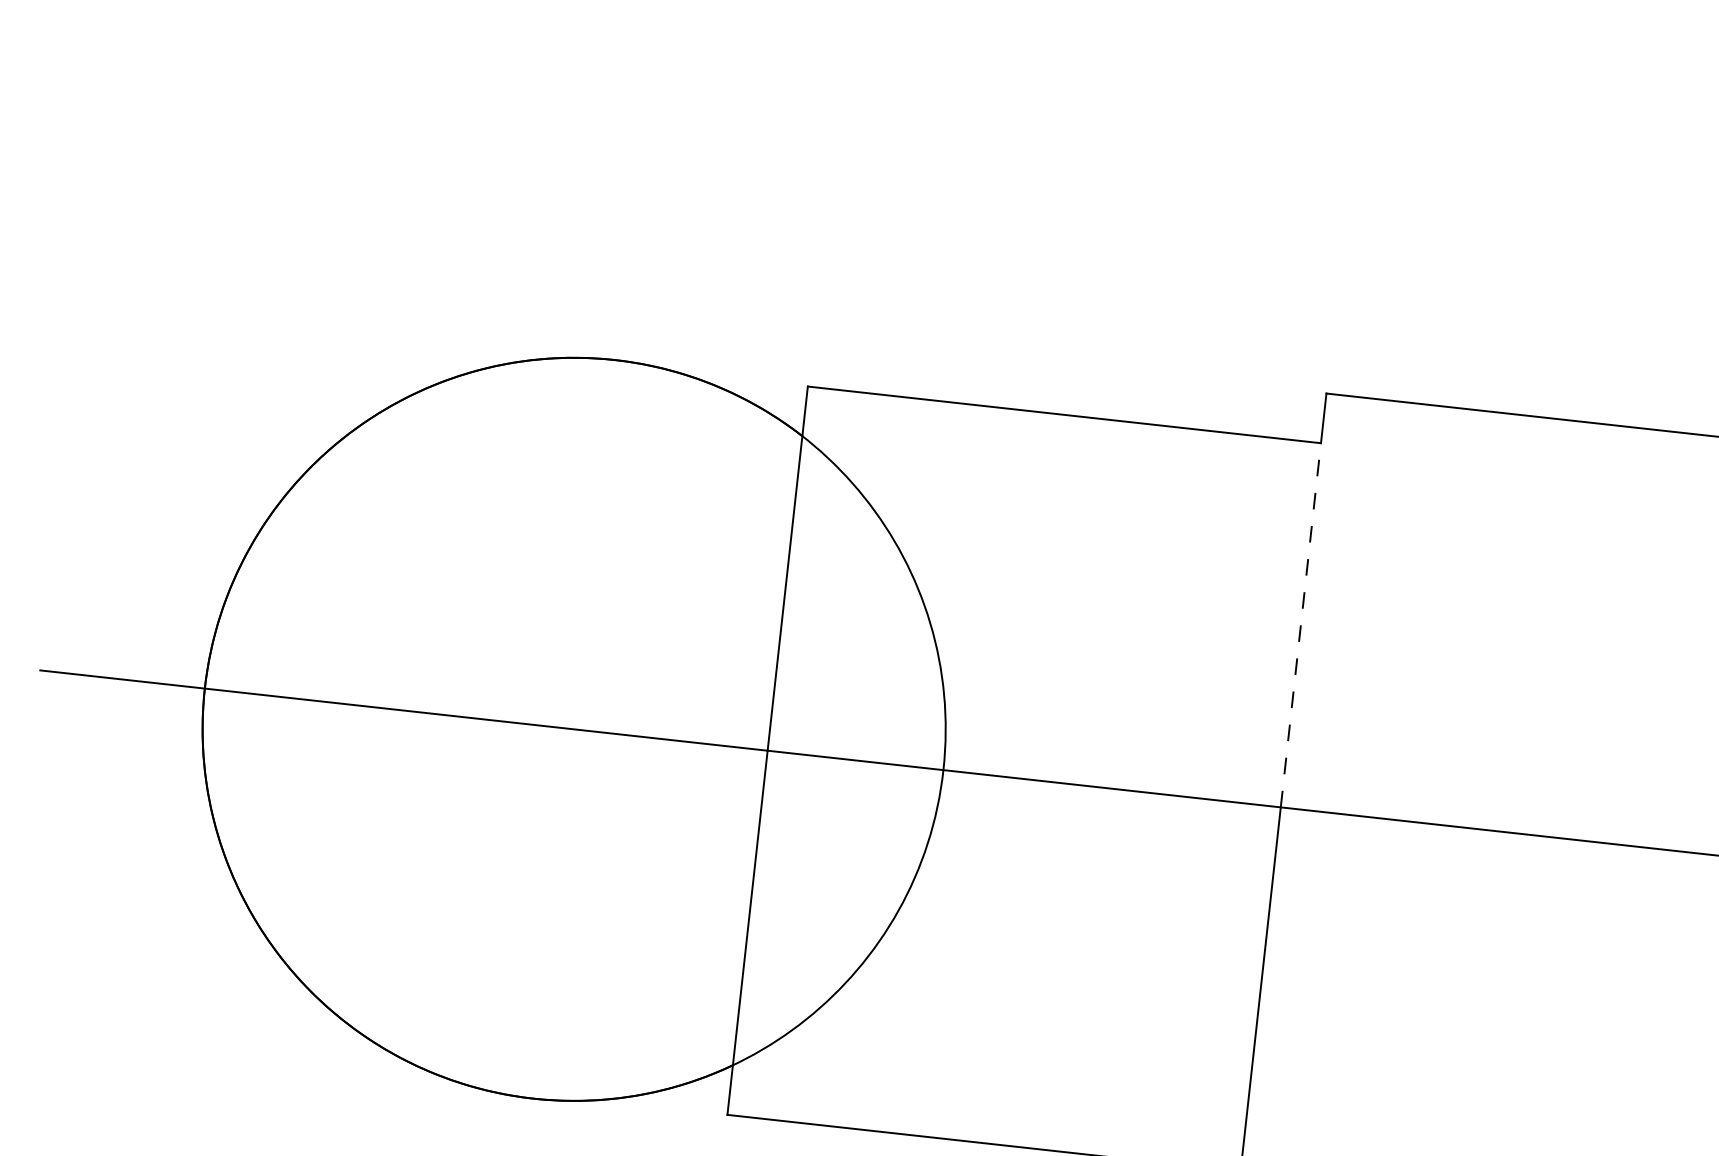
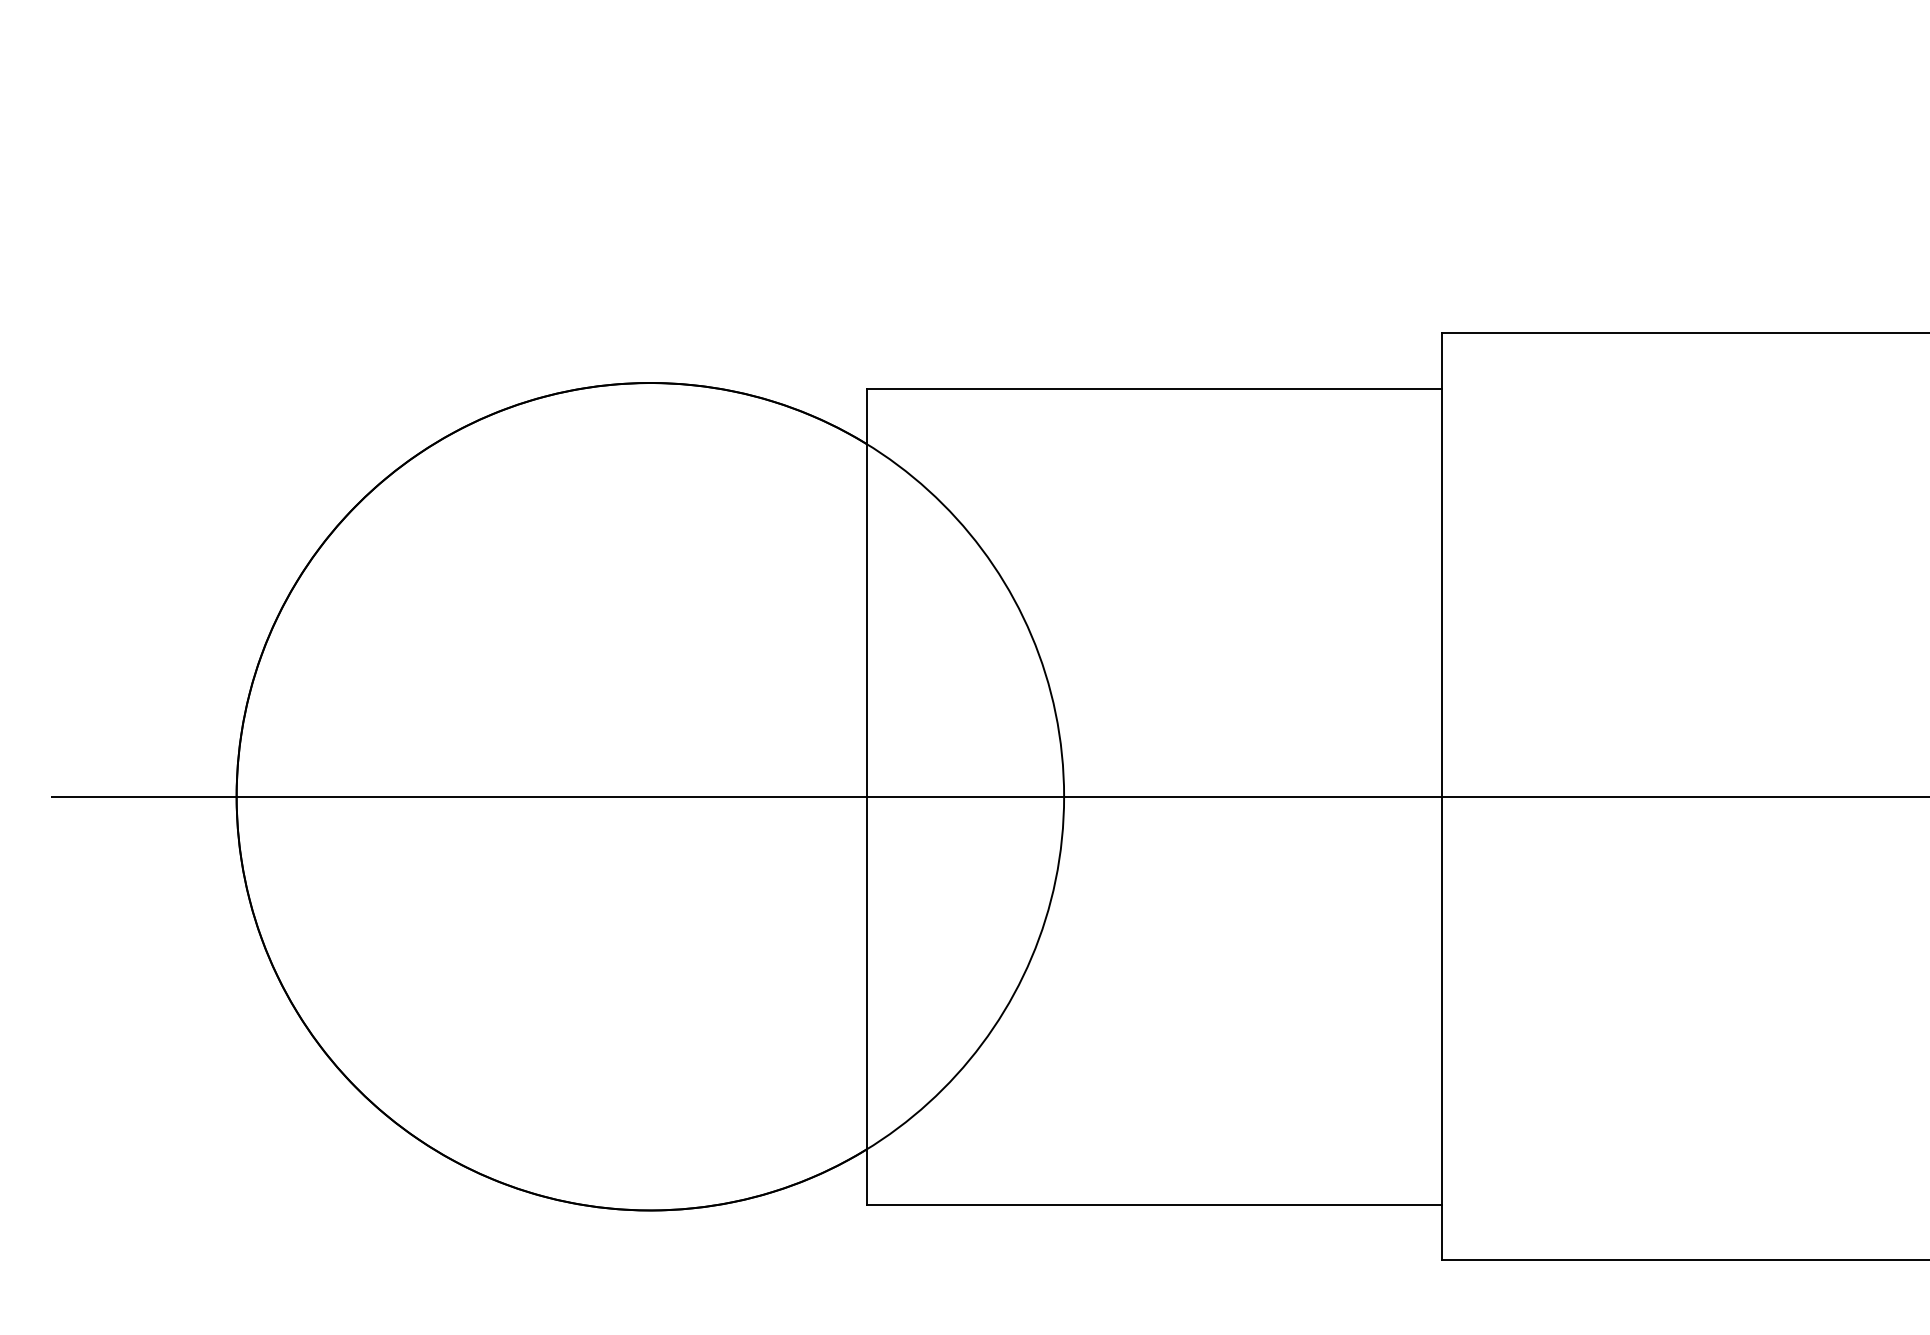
line: (1301, 625) -> (1442, 592), dashed -> solid

